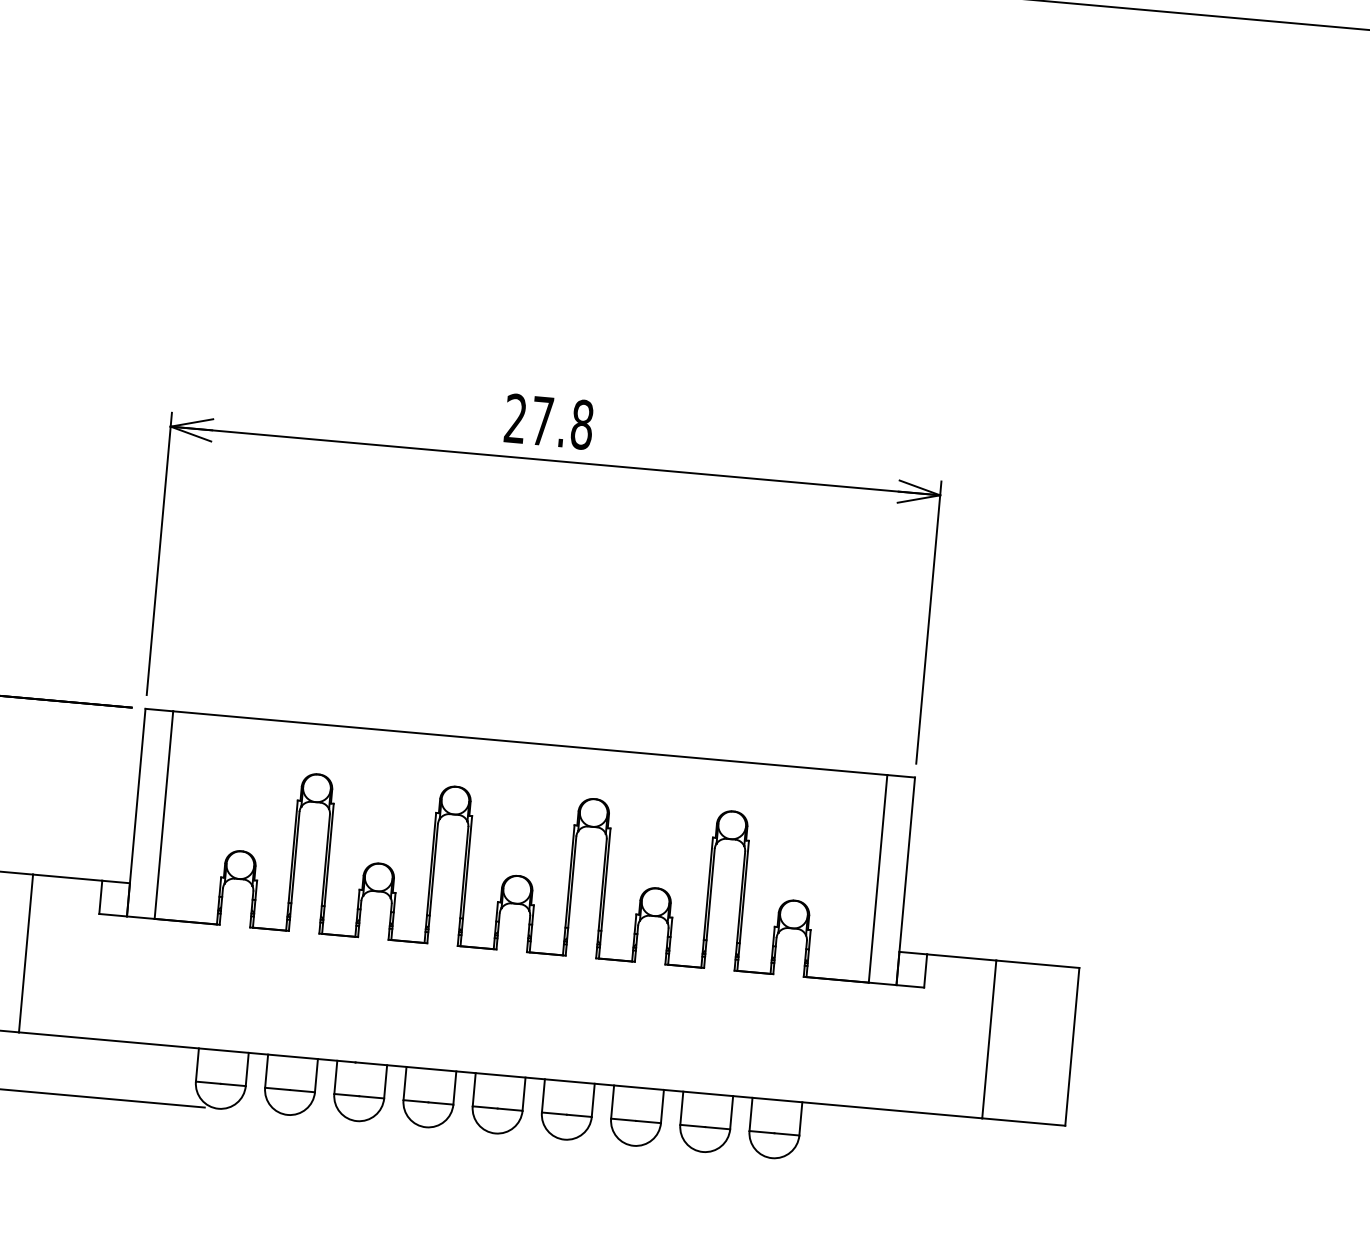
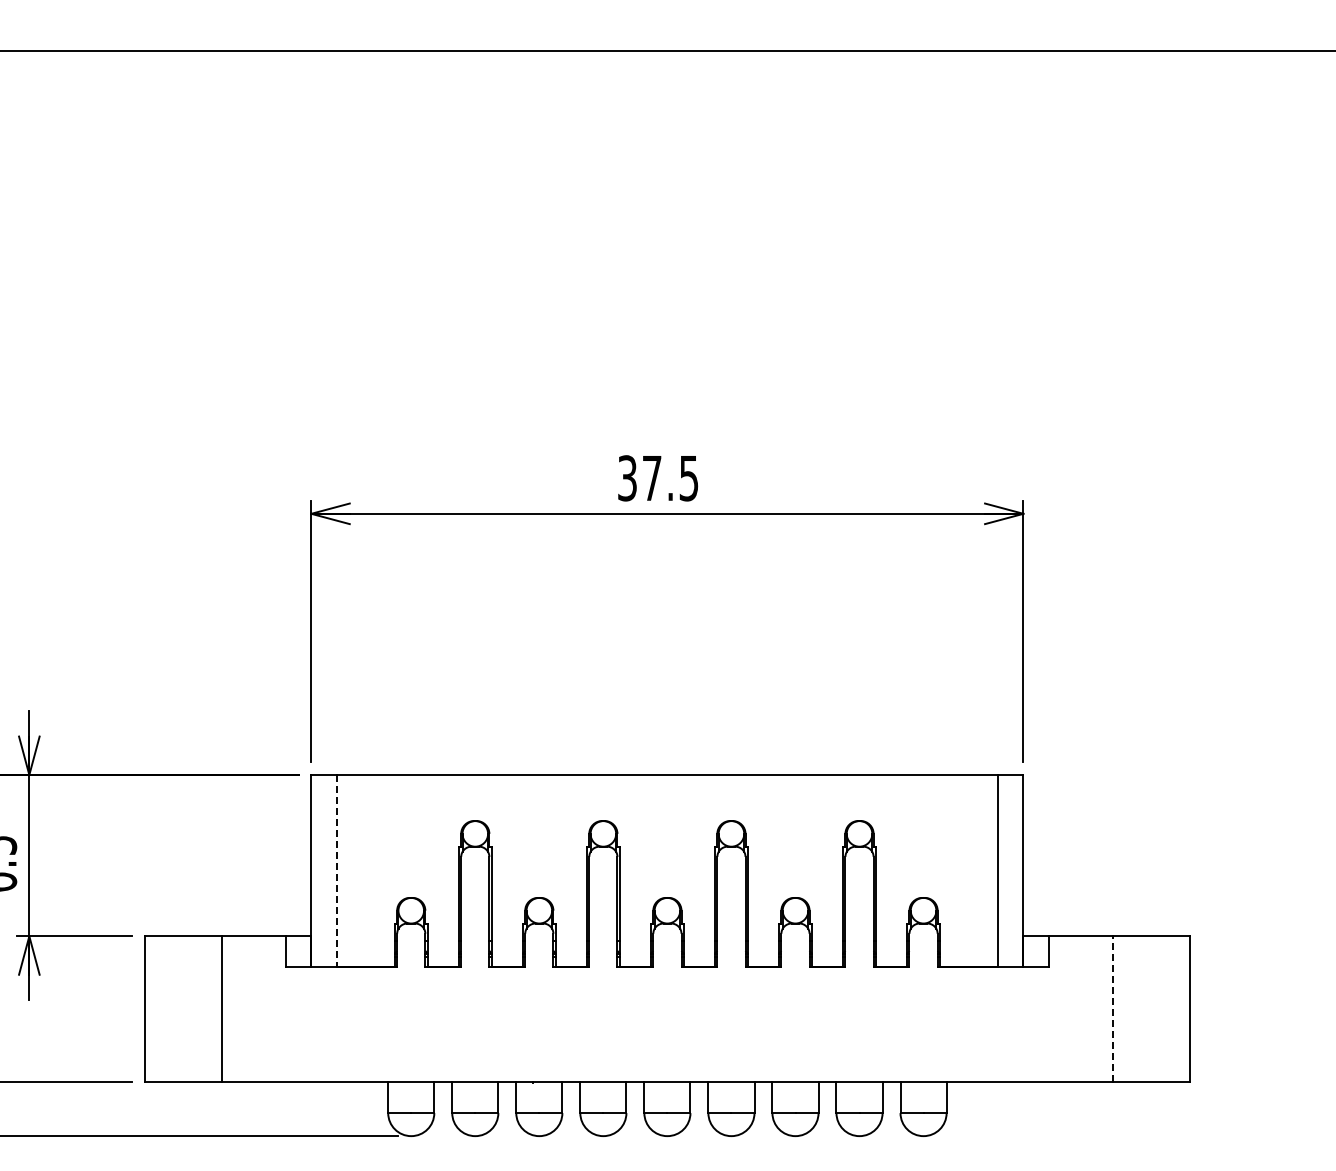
text: (549, 421) -> (658, 478), 27.8 -> 37.5
line: (163, 815) -> (336, 871), solid -> dashed
line: (989, 1038) -> (1113, 1008), solid -> dashed

